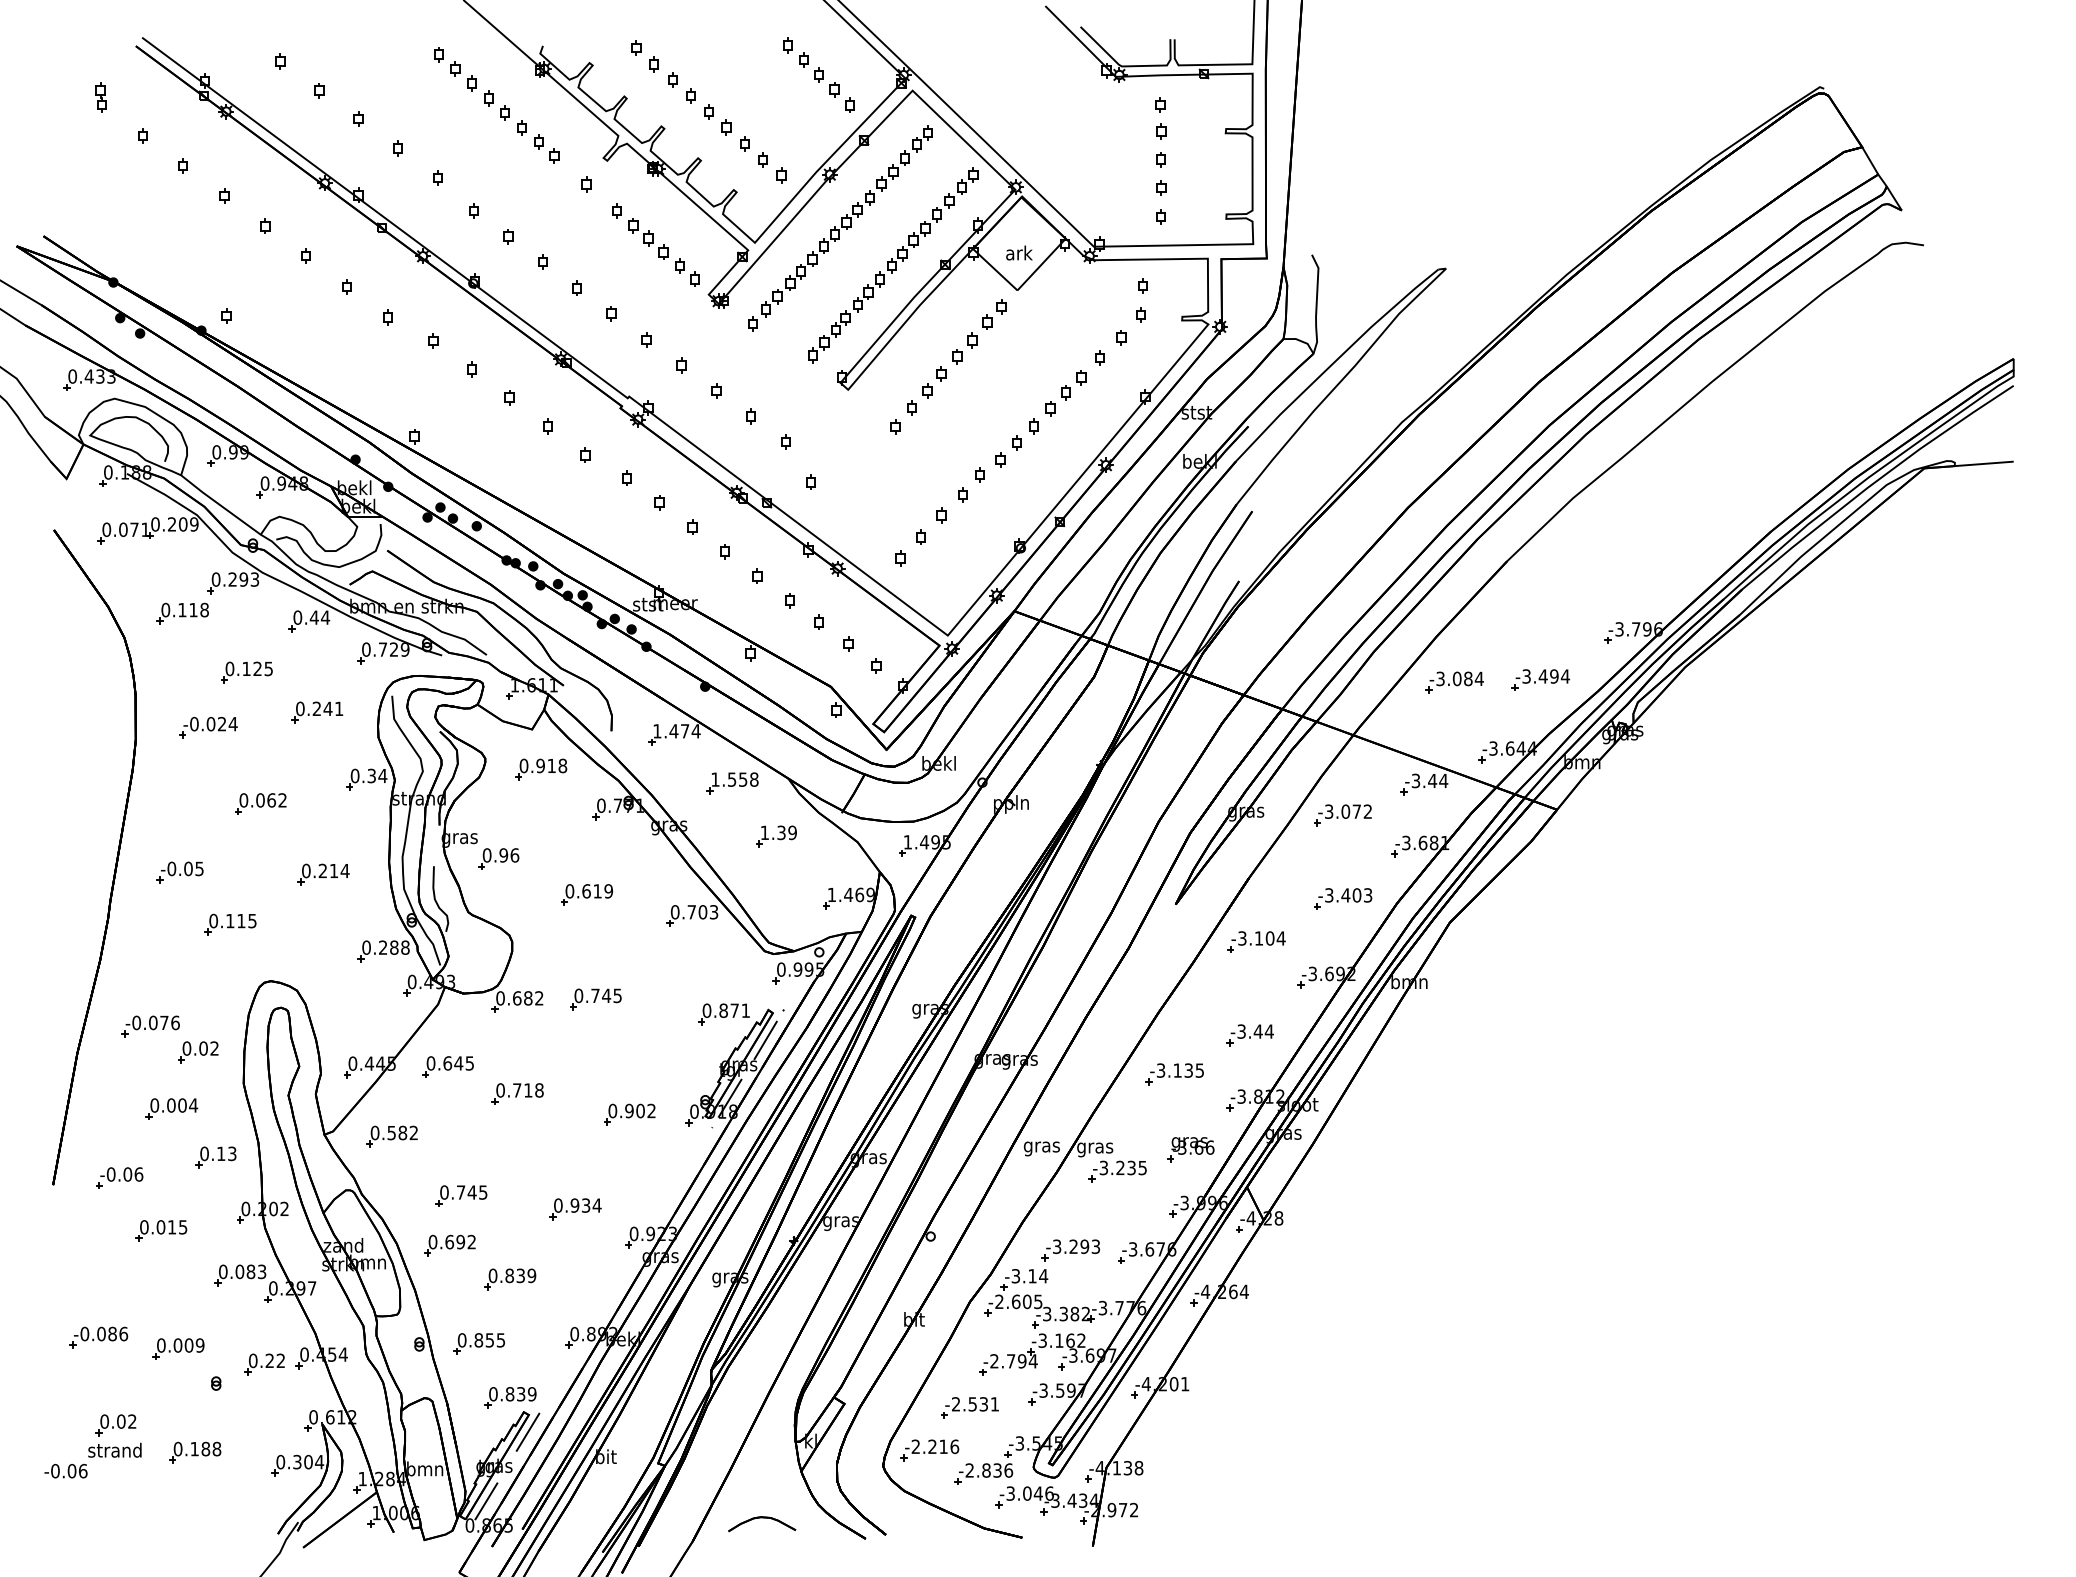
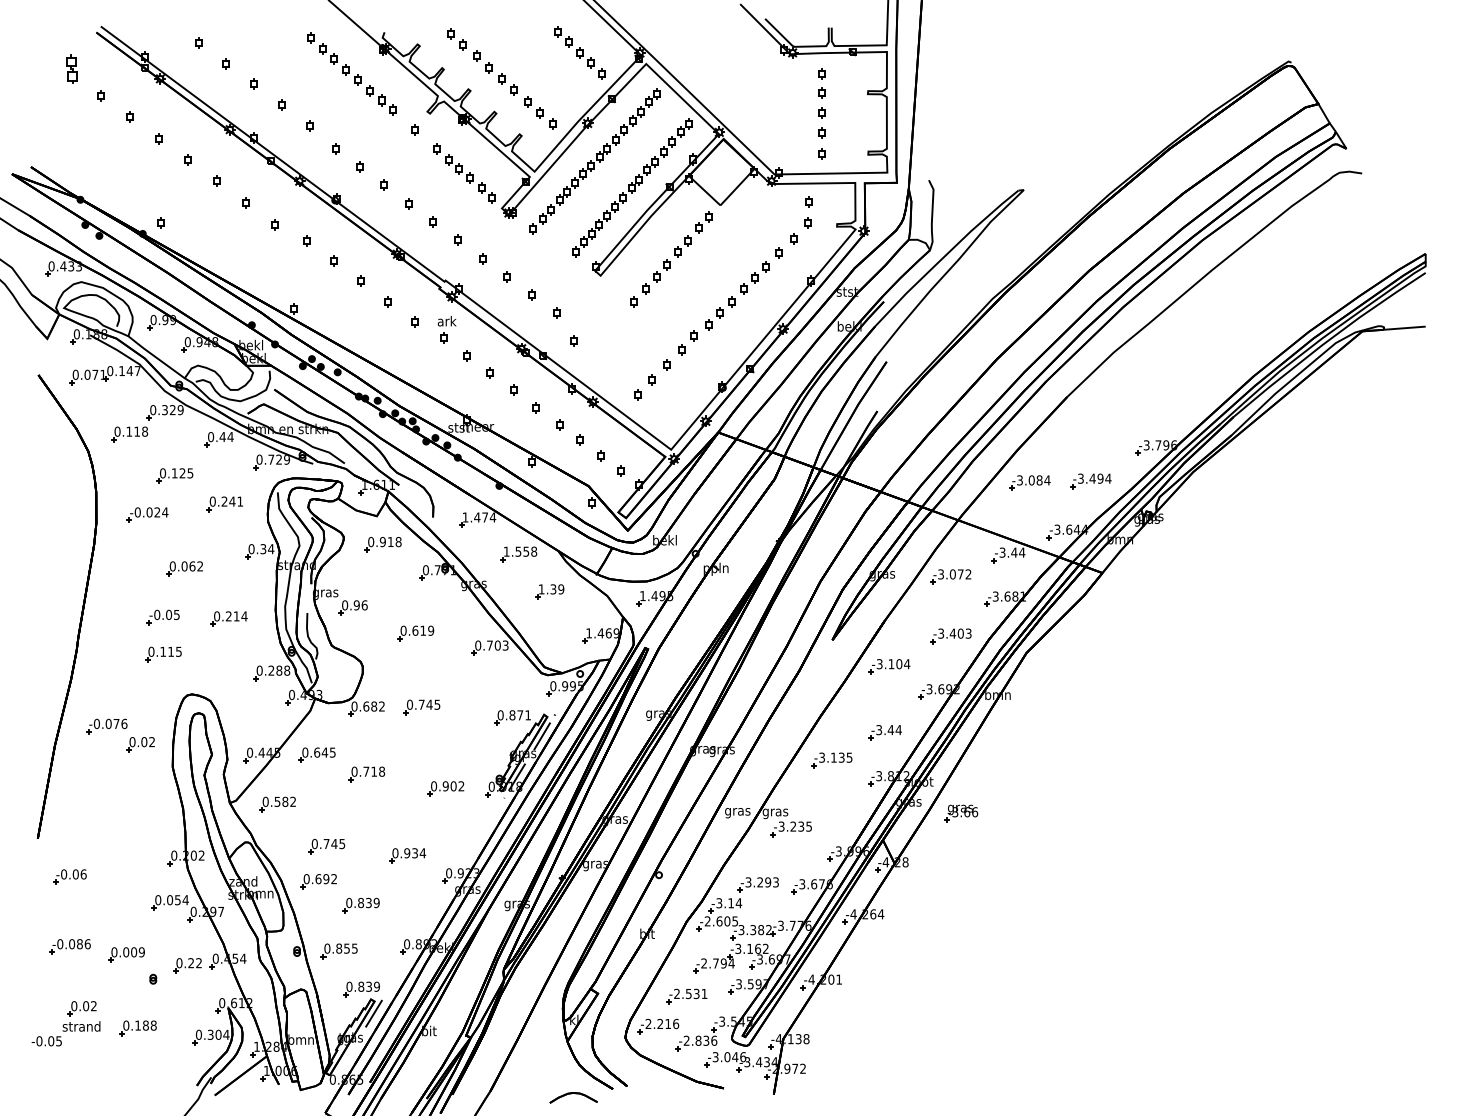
part: (100, 97) -> (71, 68), size x1.4
text: (1019, 252) -> (447, 320), moved
text: (183, 524) -> (130, 371), 0.209 -> 0.147
text: (243, 579) -> (172, 410), 0.293 -> 0.329
part: (179, 872) -> (162, 617), moved
part: (171, 1108) -> (121, 784), removed
part: (1190, 1149) -> (961, 813), moved
part: (215, 1157) -> (152, 819), removed
part: (119, 1177) -> (69, 876), moved
part: (161, 1230) -> (114, 870), removed
text: (256, 1271) -> (181, 899), 0.083 -> 0.054
text: (83, 1470) -> (59, 1040), -0.06 -> -0.05
line: (486, 1501) -> (344, 1062), removed
part: (762, 1524) -> (573, 1098), moved

